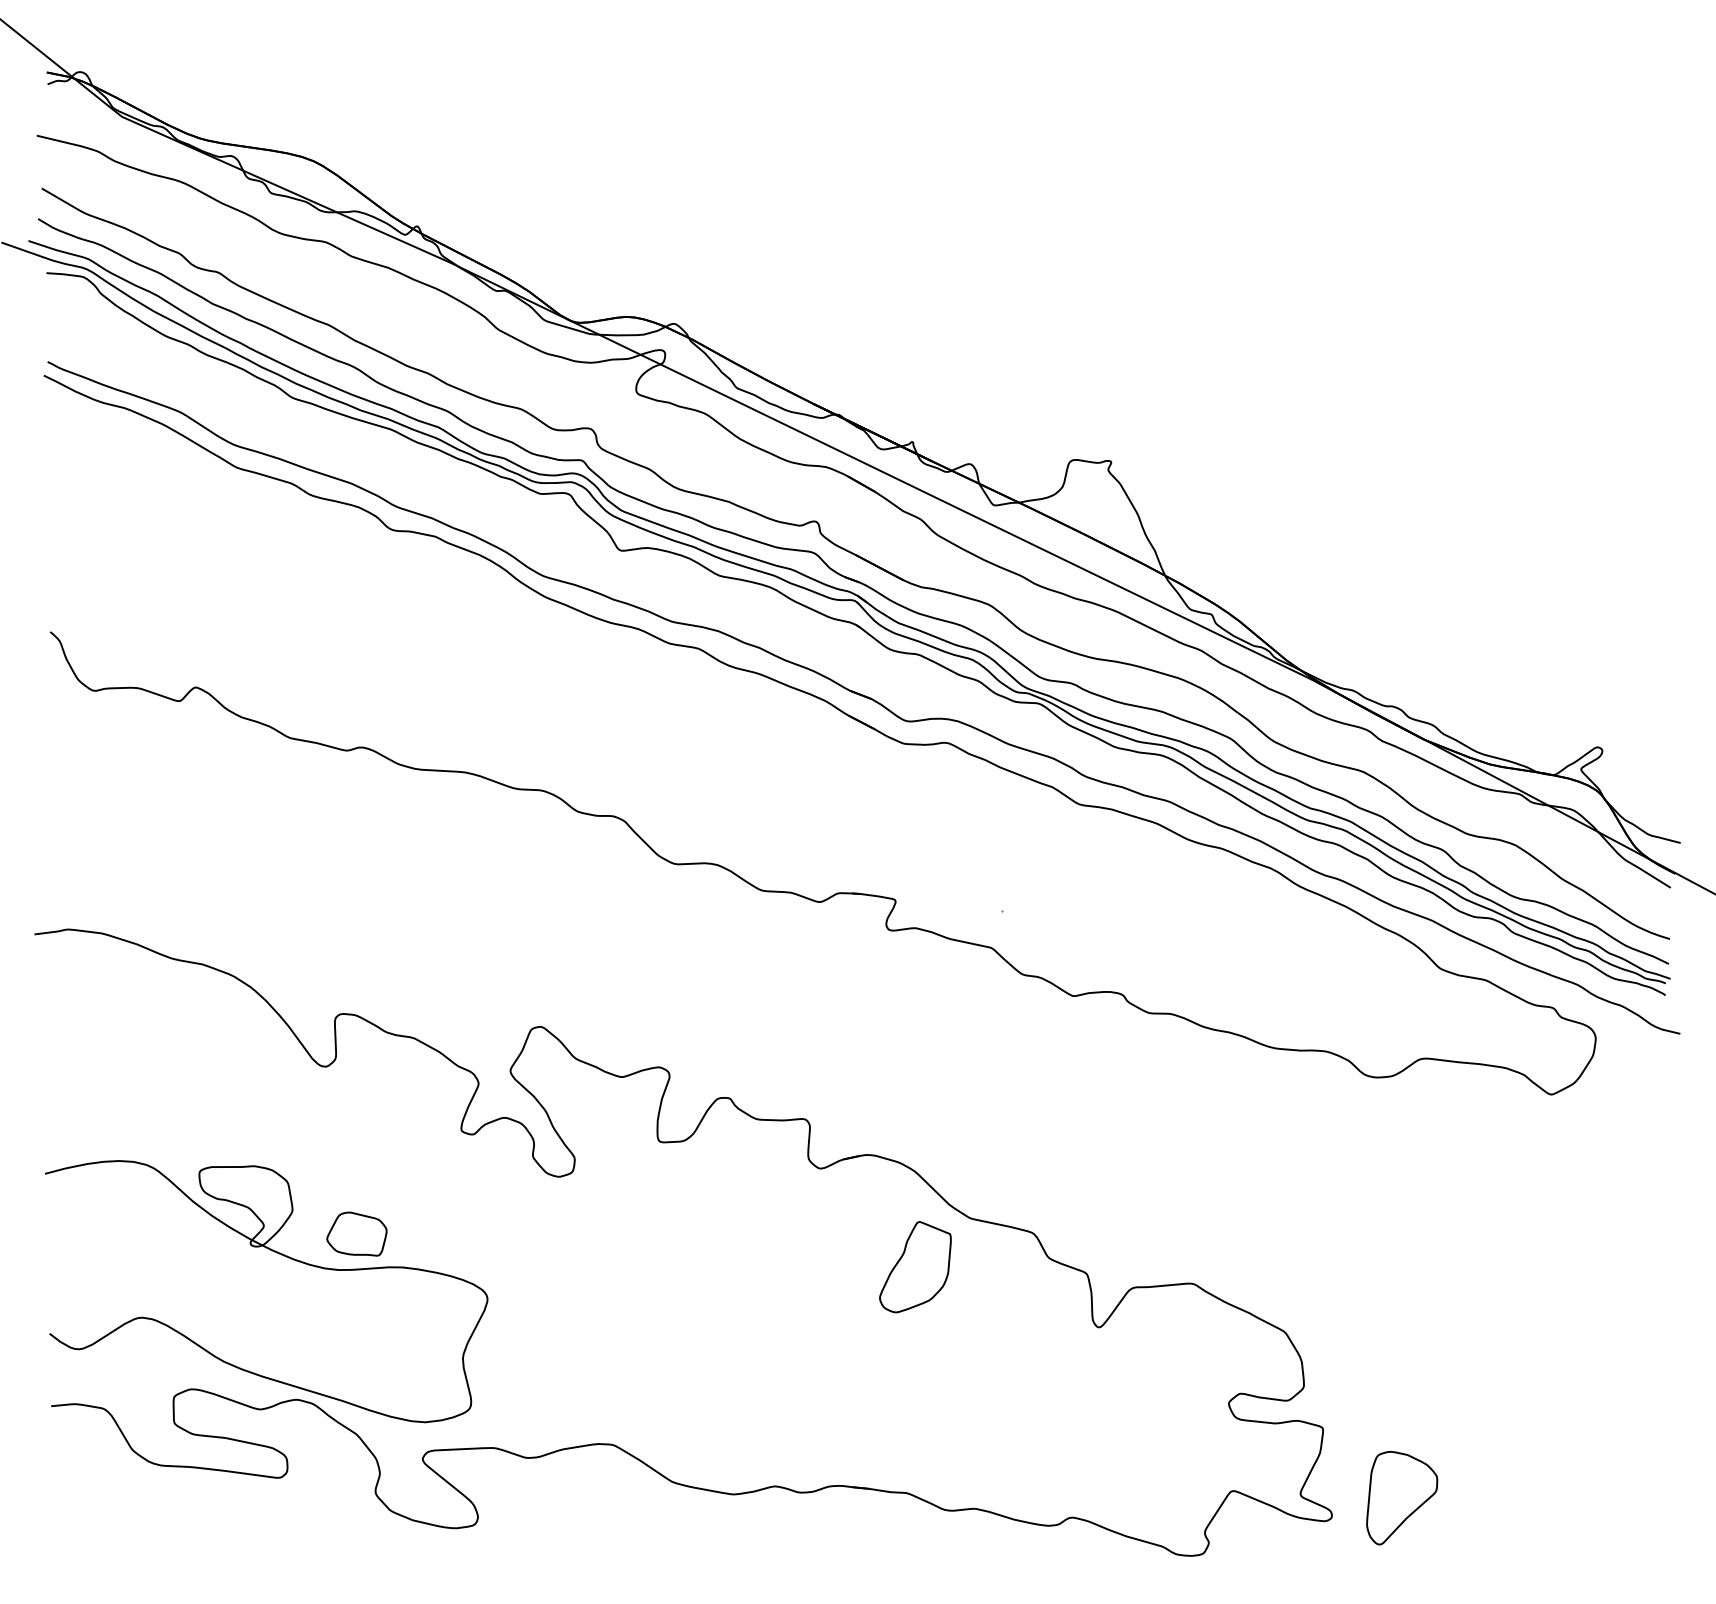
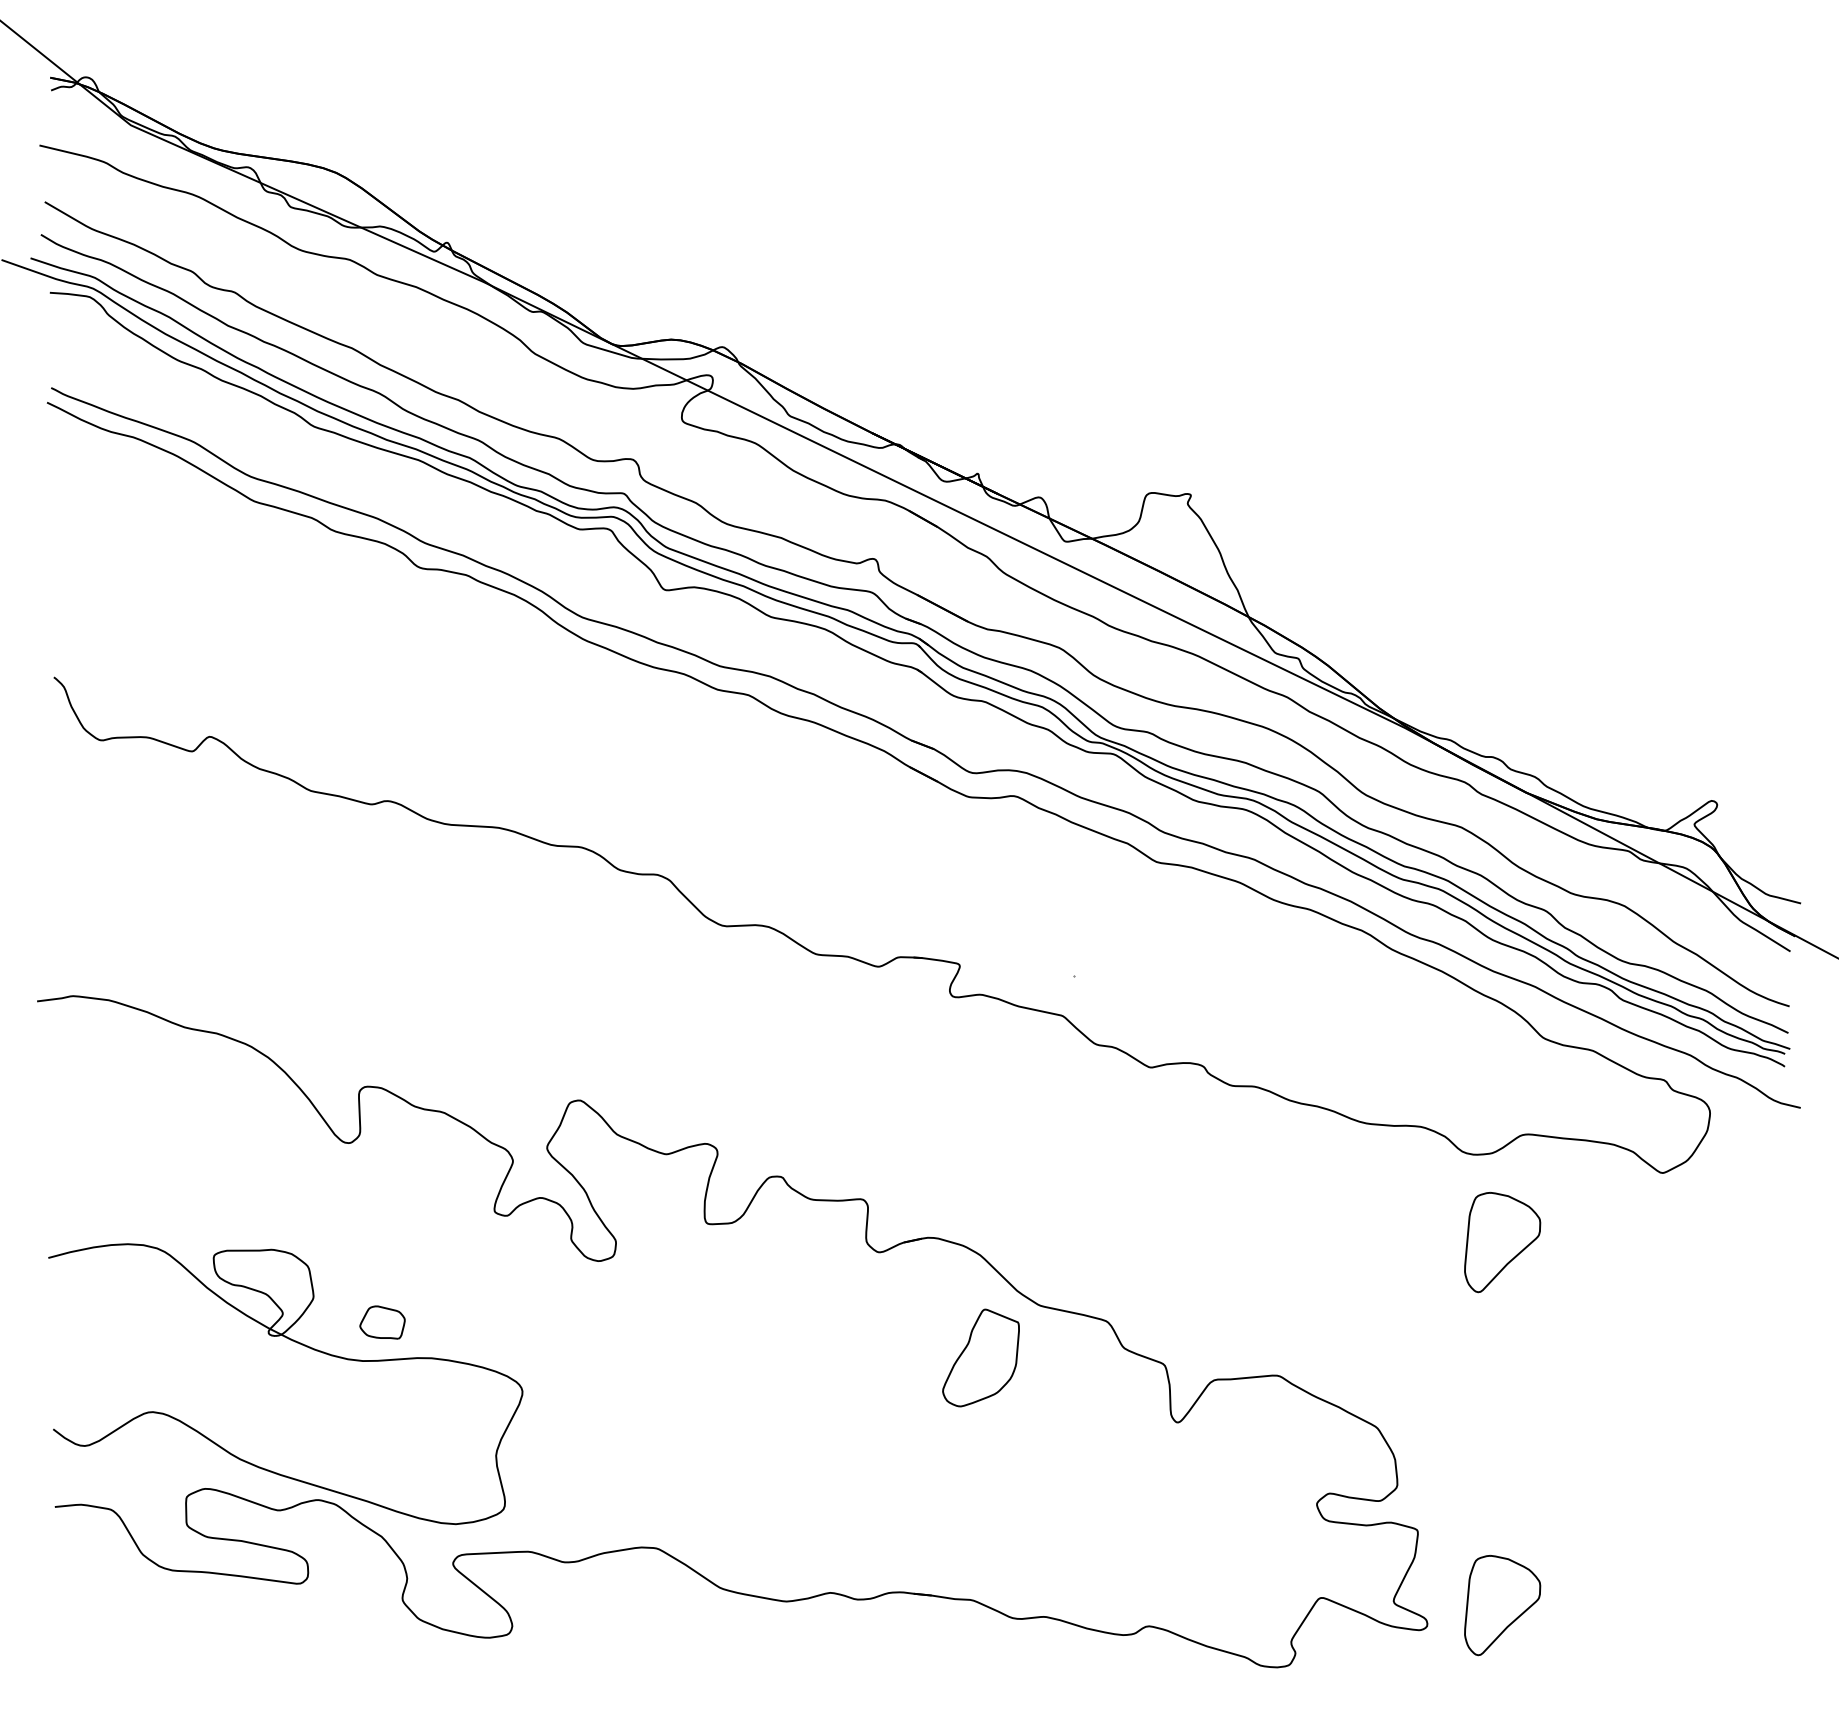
part: (1402, 1159) -> (1502, 1242), added
part: (356, 1234) -> (382, 1322), size x0.7

